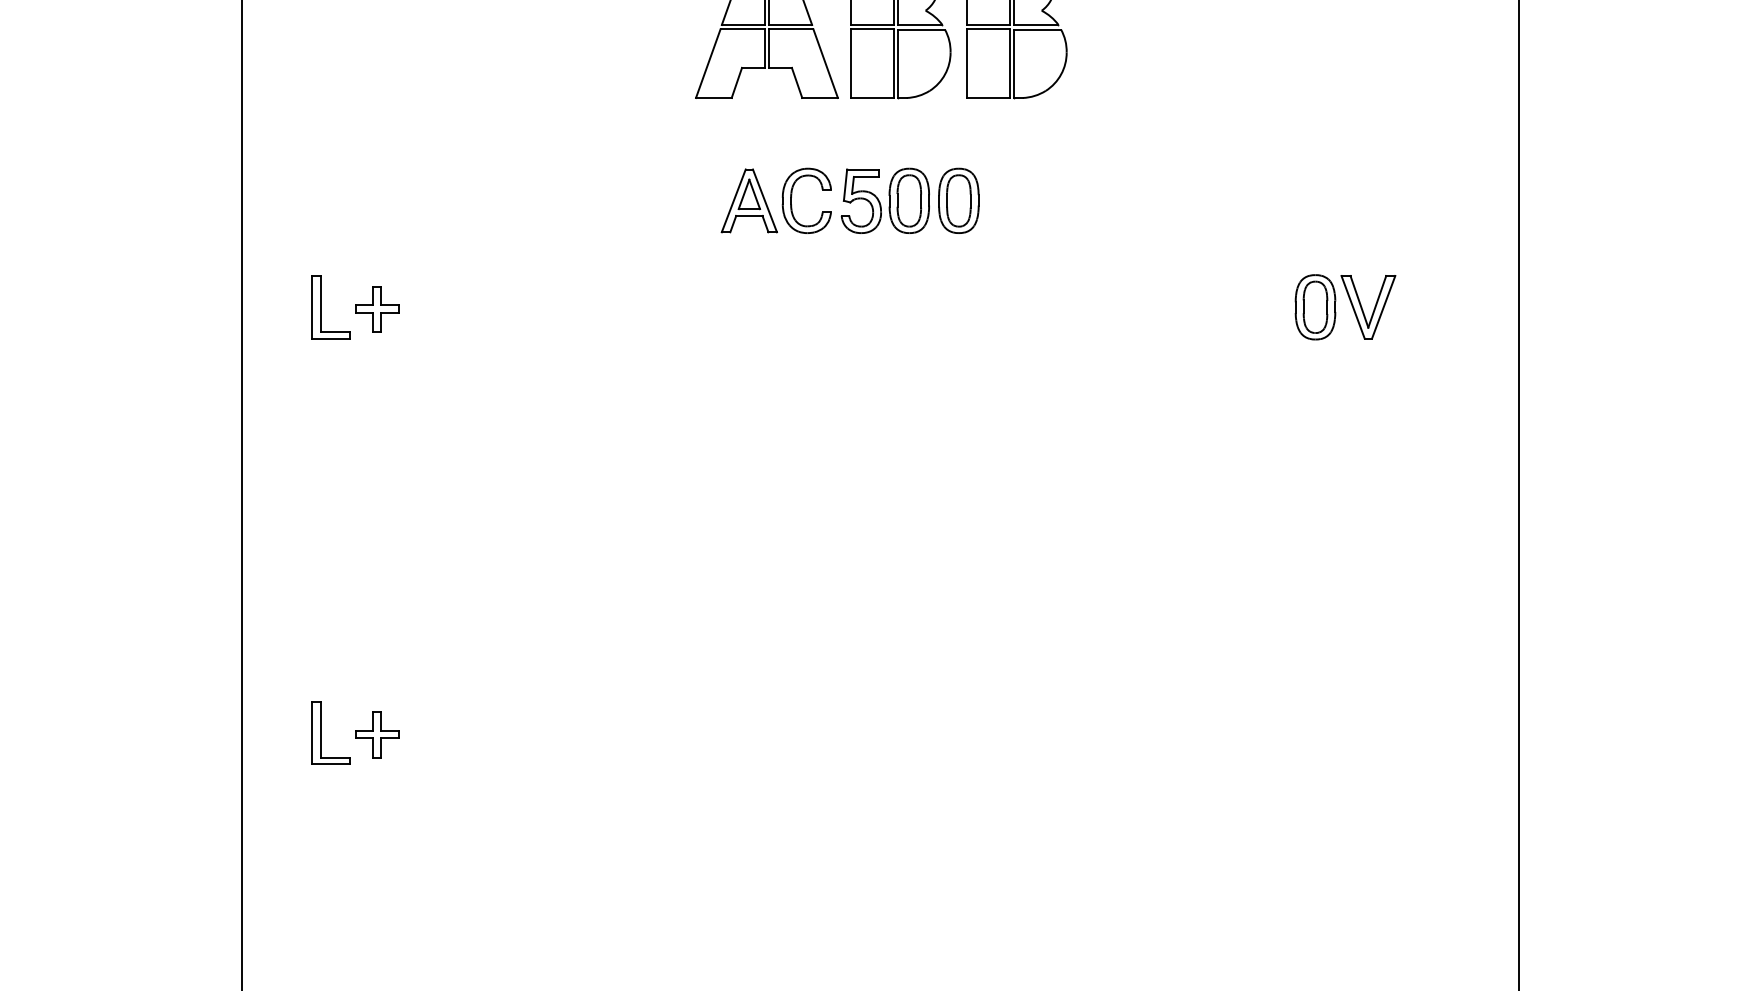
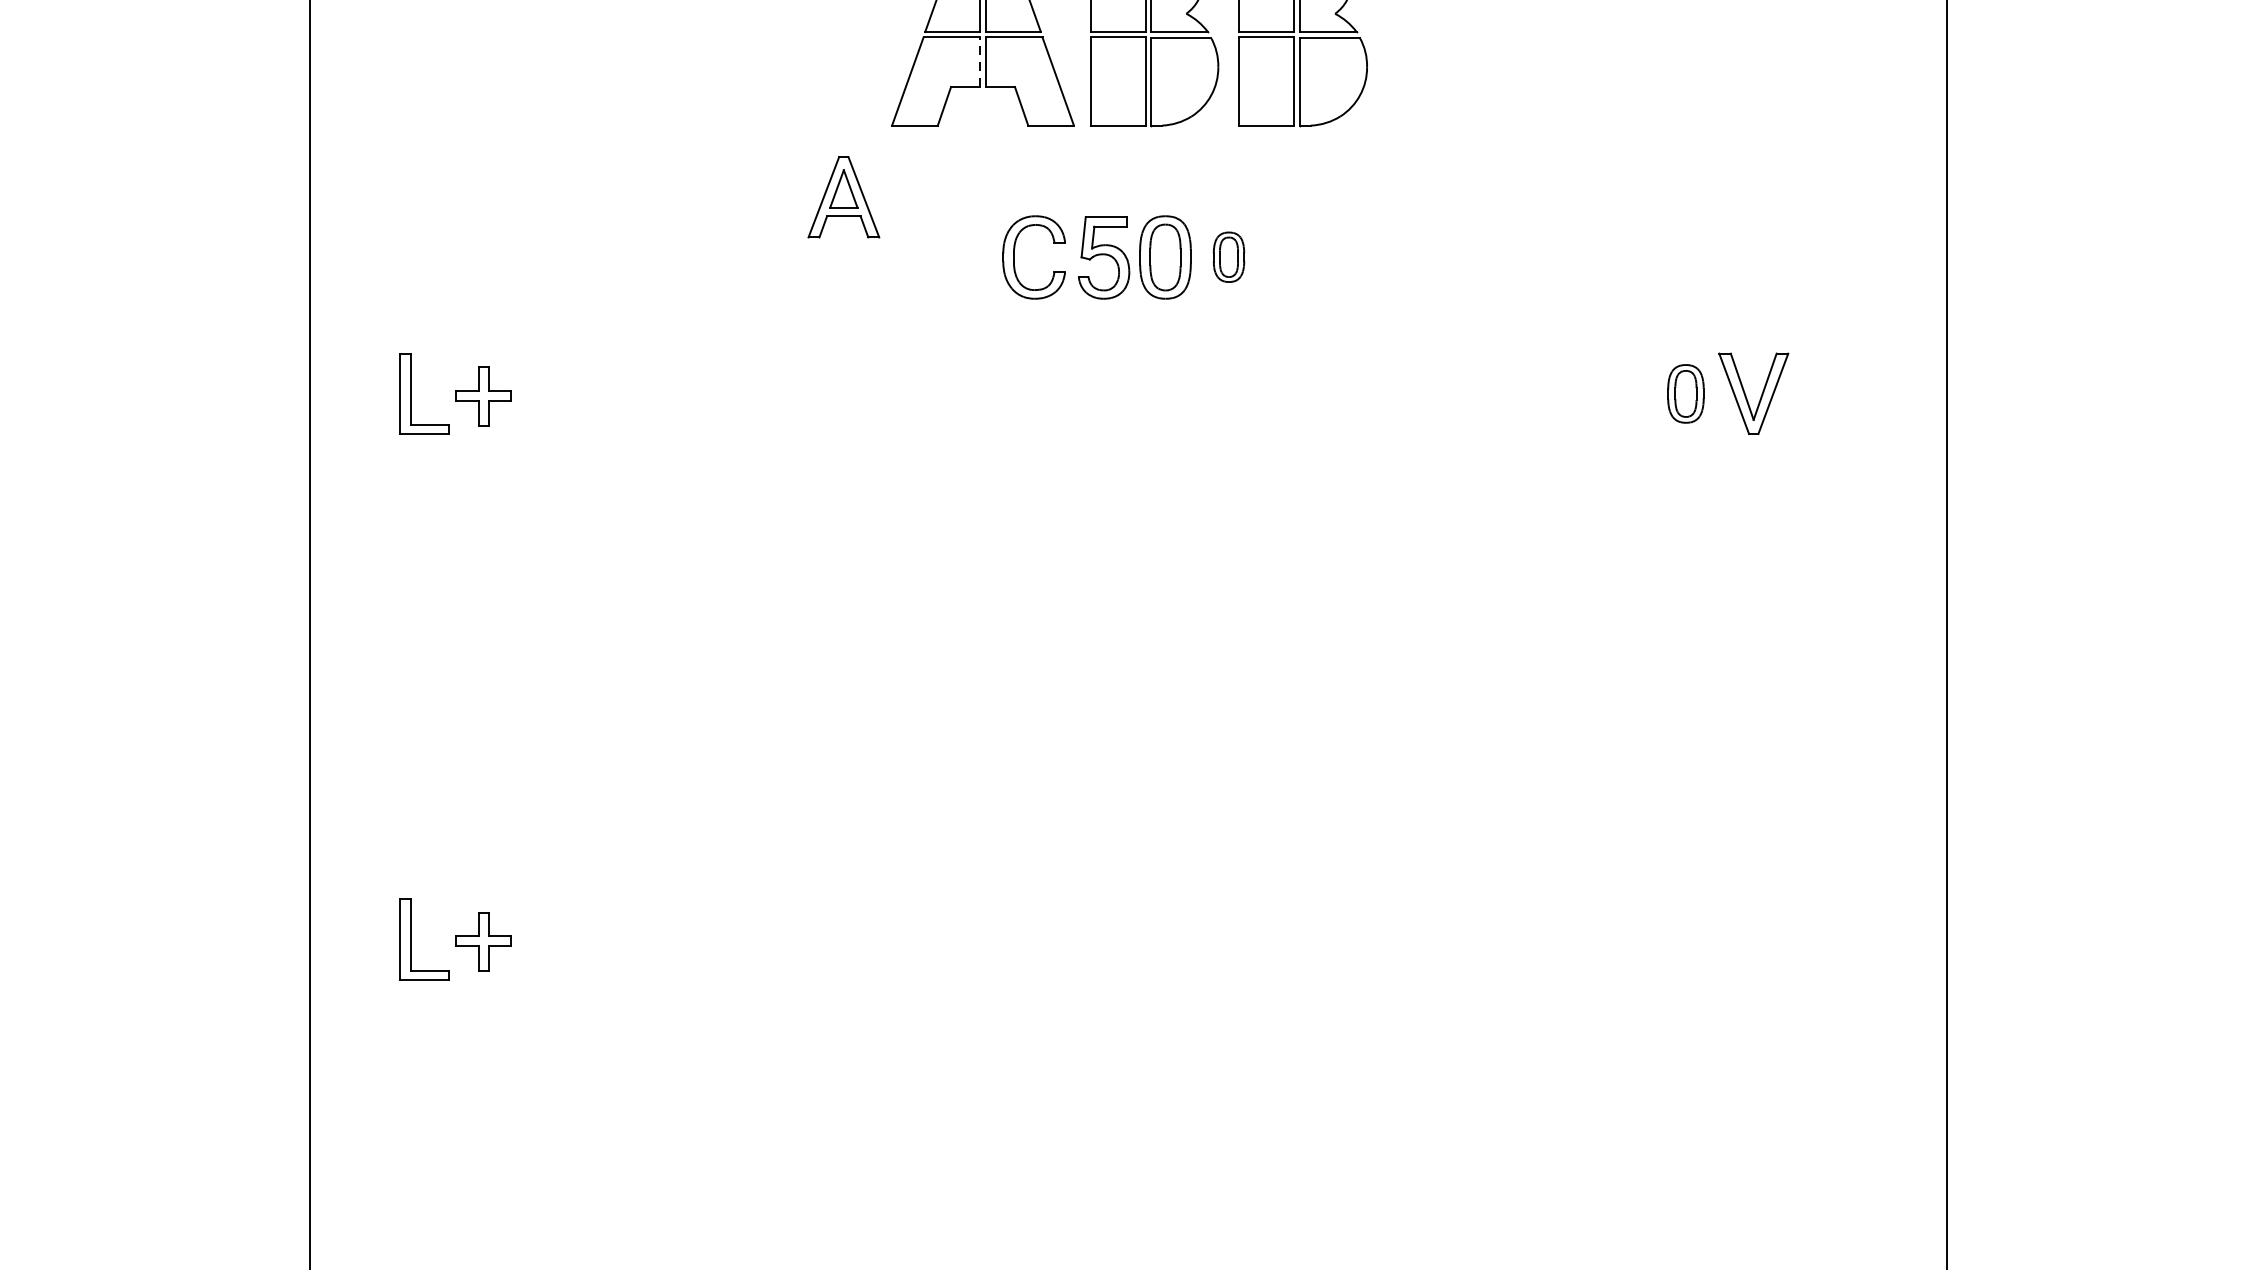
line: (764, 48) -> (979, 62), solid -> dashed
part: (748, 200) -> (842, 196), moved
part: (958, 200) -> (1228, 256), size x0.6
part: (1315, 307) -> (1685, 394), size x0.7

